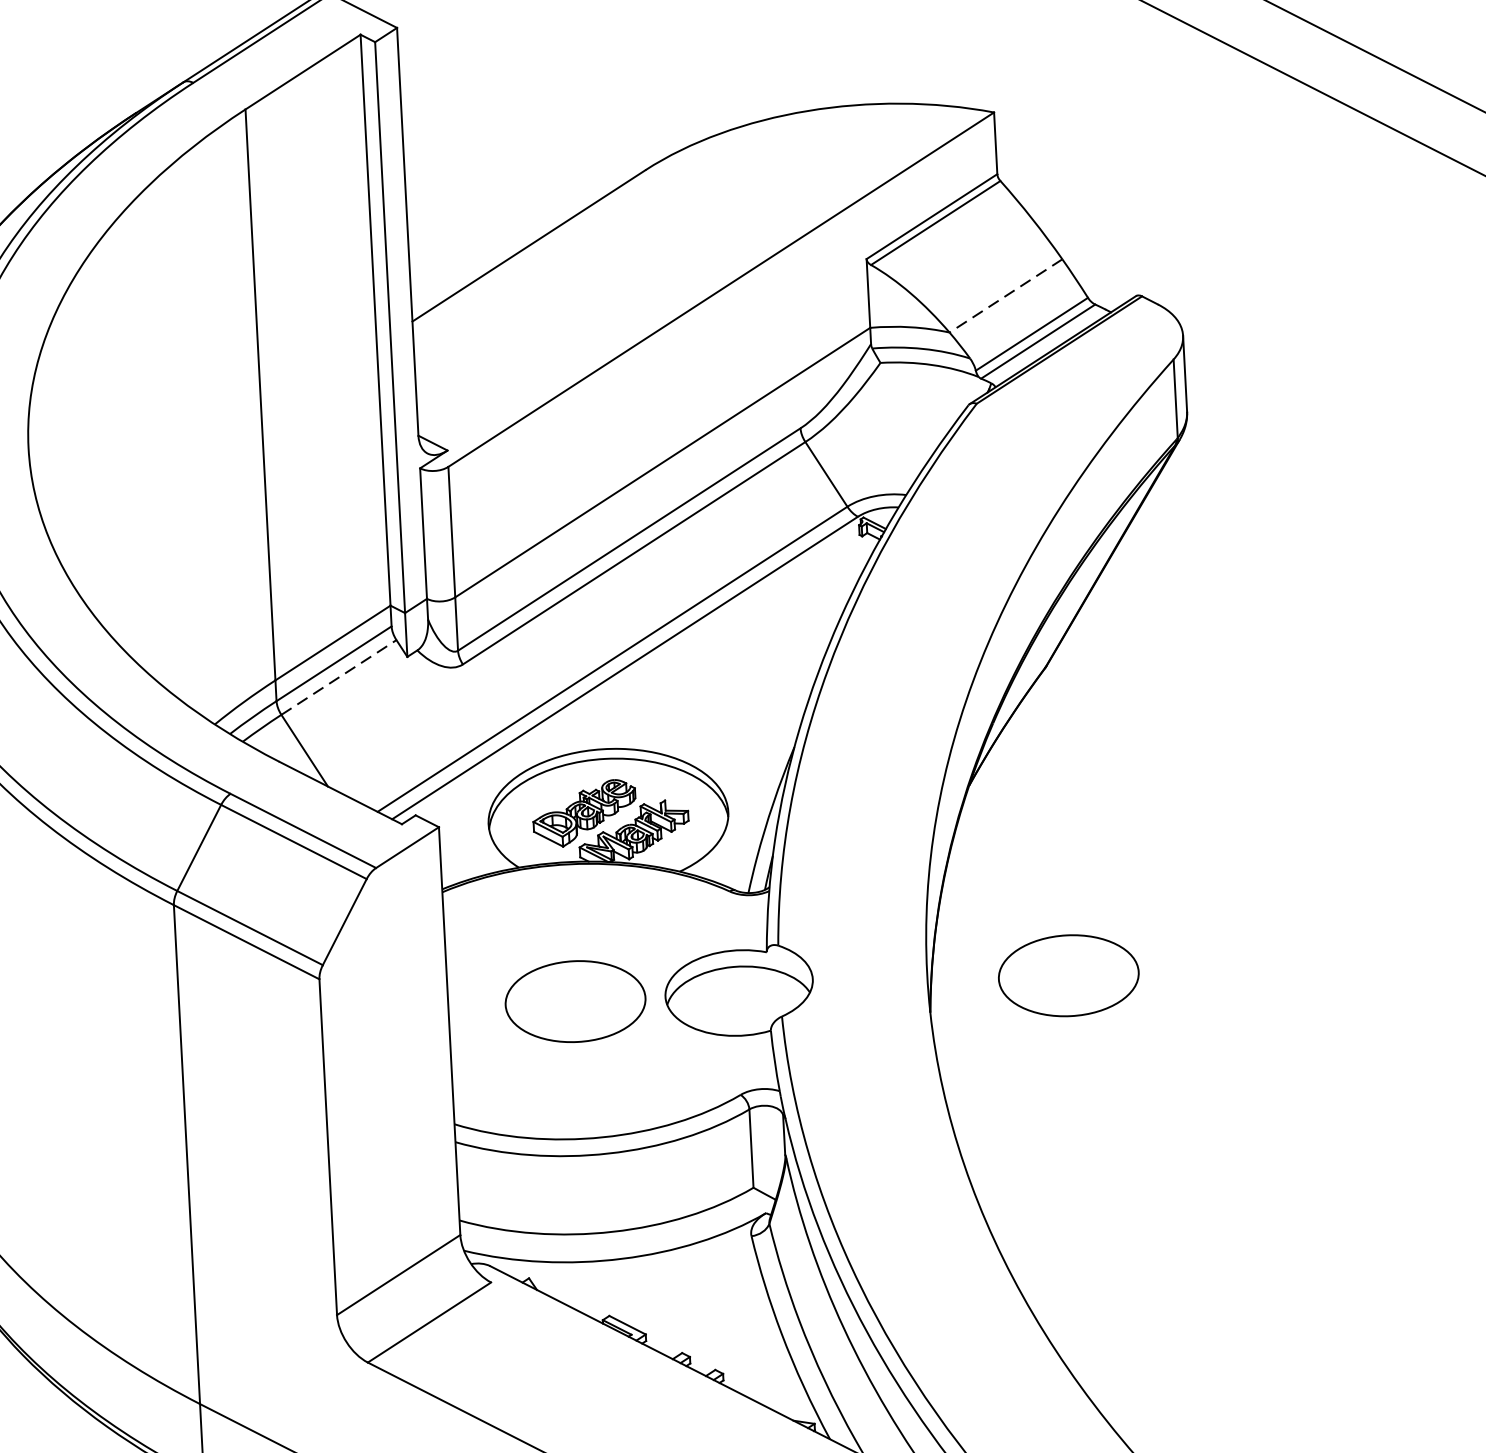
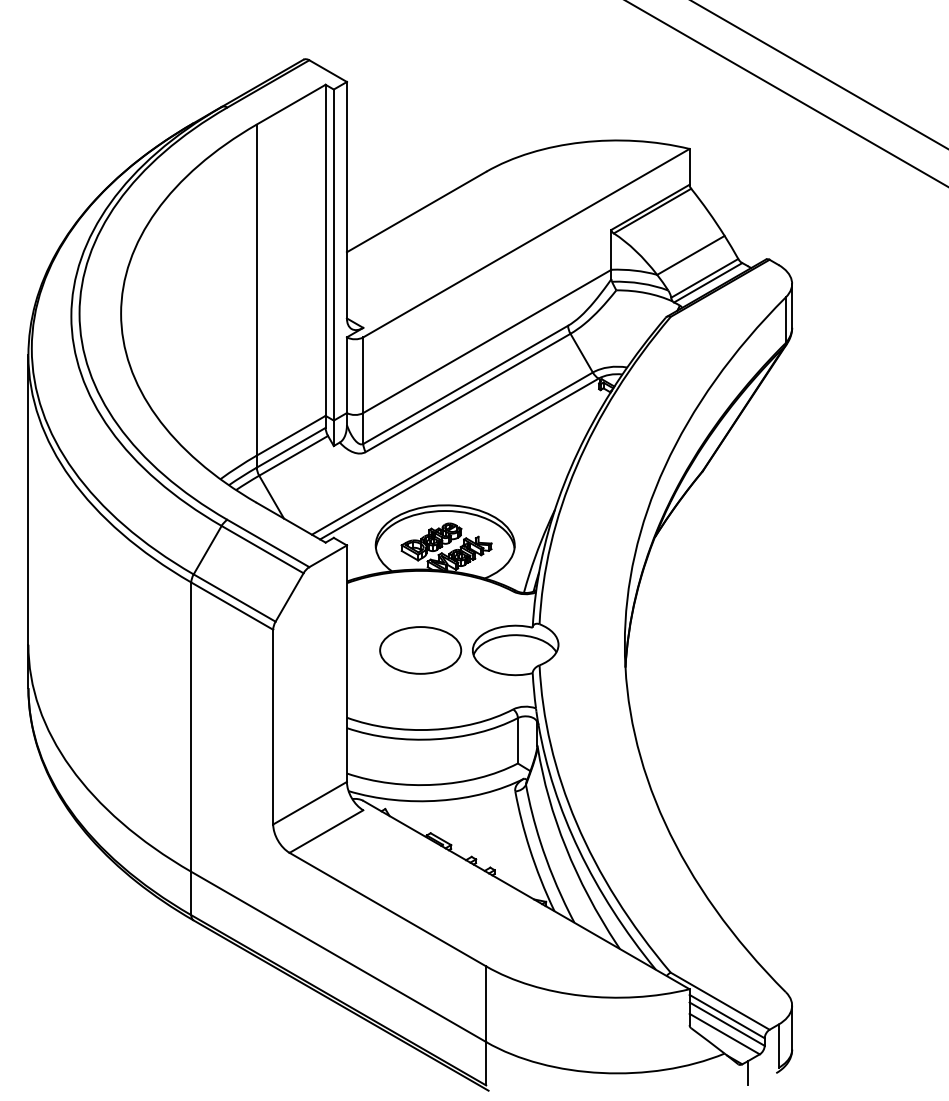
line: (1005, 296) -> (690, 255), dashed -> solid
line: (338, 676) -> (293, 455), dashed -> solid
part: (1068, 975) -> (706, 650), removed

